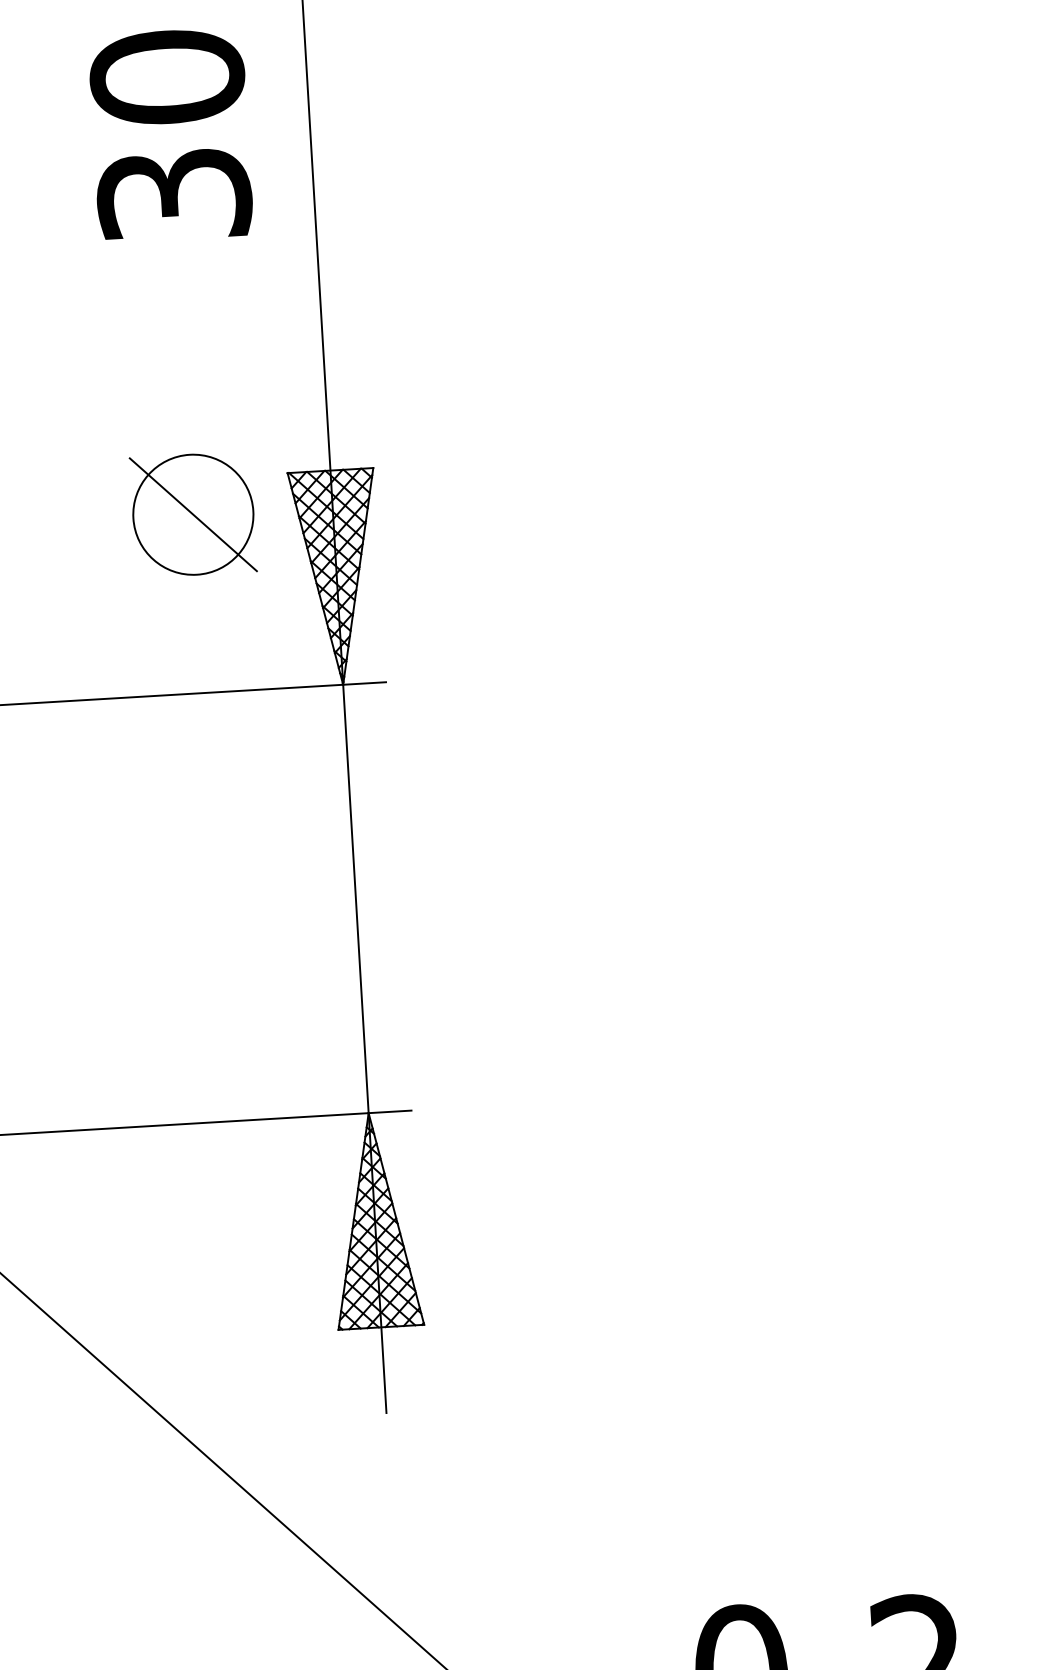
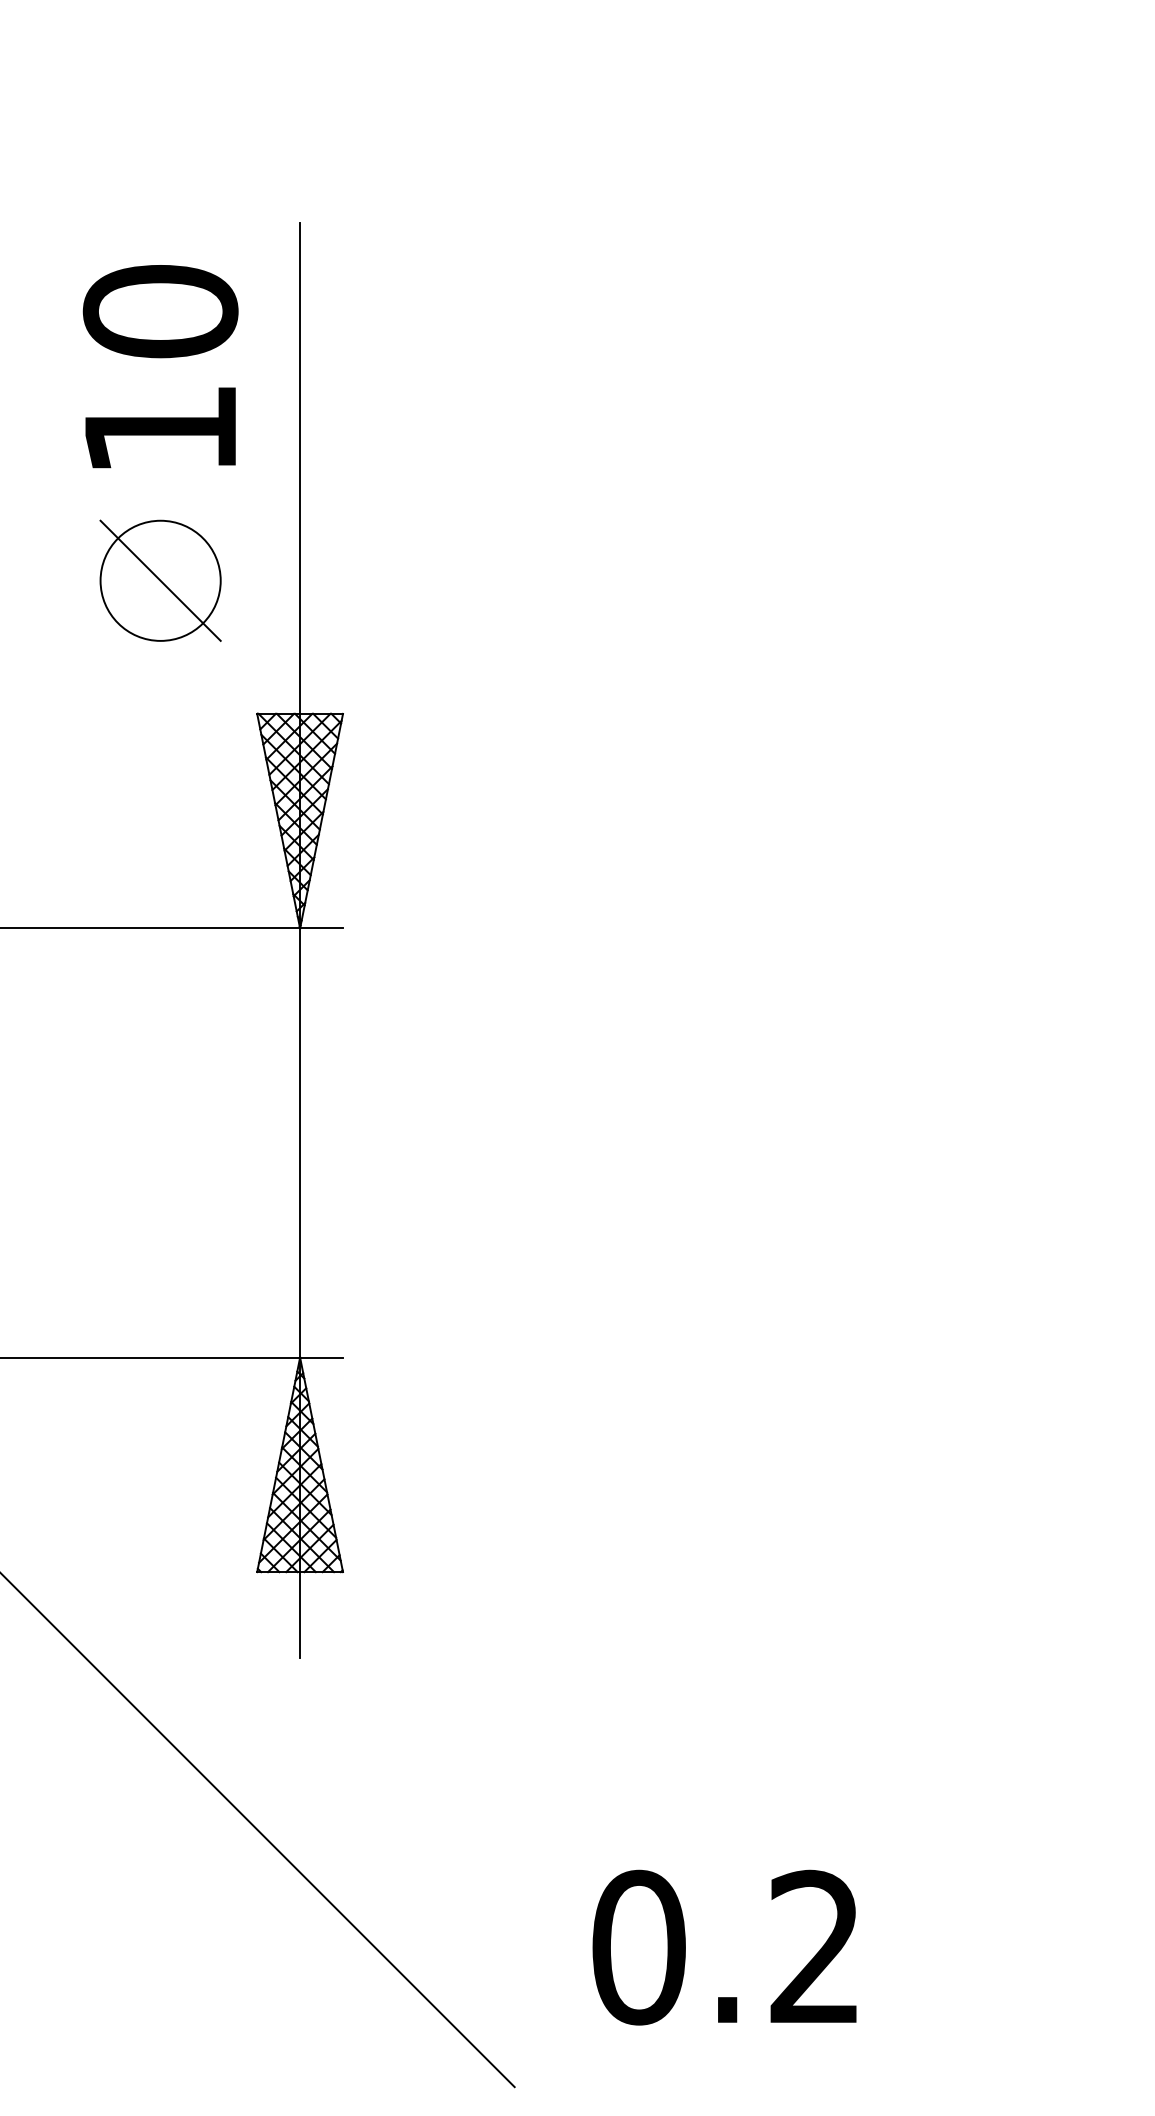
text: (174, 194) -> (160, 429), 30 -> 10
part: (193, 514) -> (160, 580), moved

